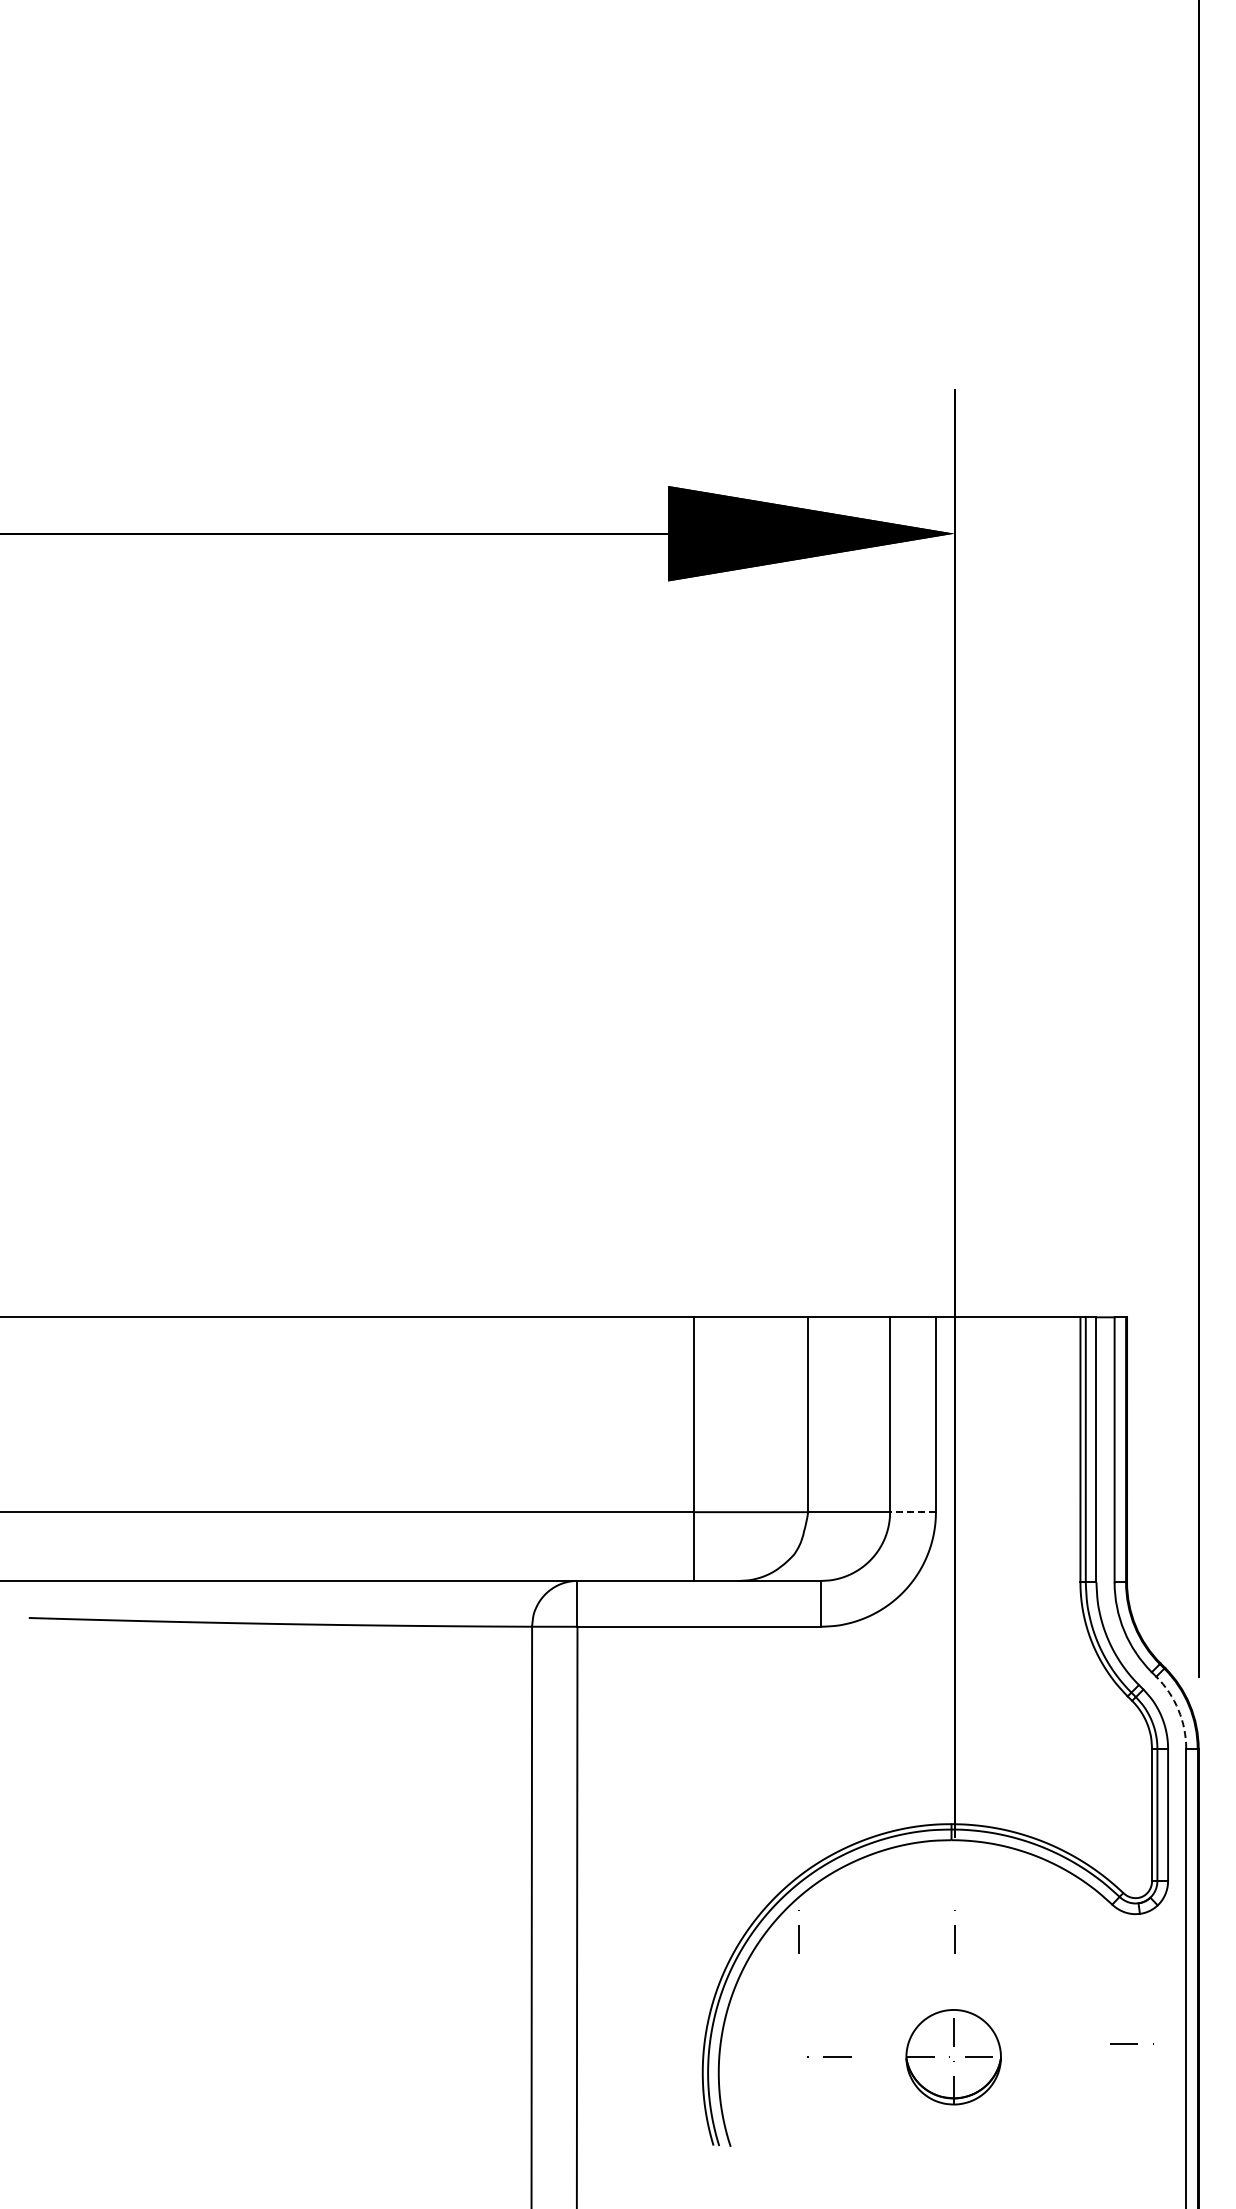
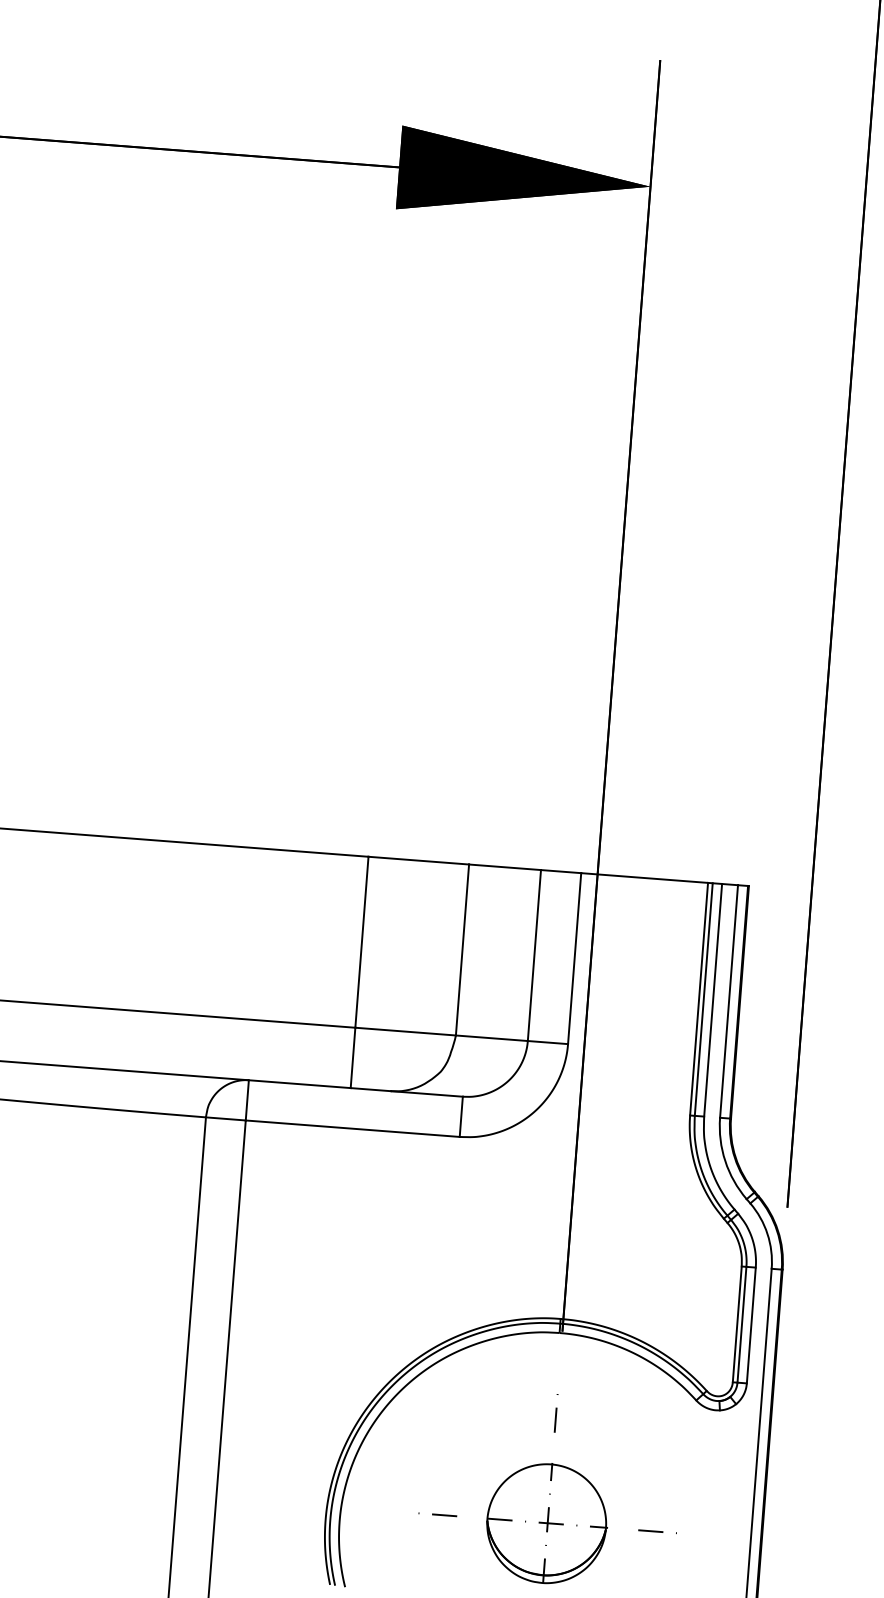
line: (913, 1512) -> (548, 1042), dashed -> solid
arc: (1178, 1709) -> (767, 1233), dashed -> solid
line: (798, 1931) -> (419, 1402), removed
line: (1131, 2043) -> (657, 1531), moved
part: (953, 2056) -> (546, 1522), size x1.43

